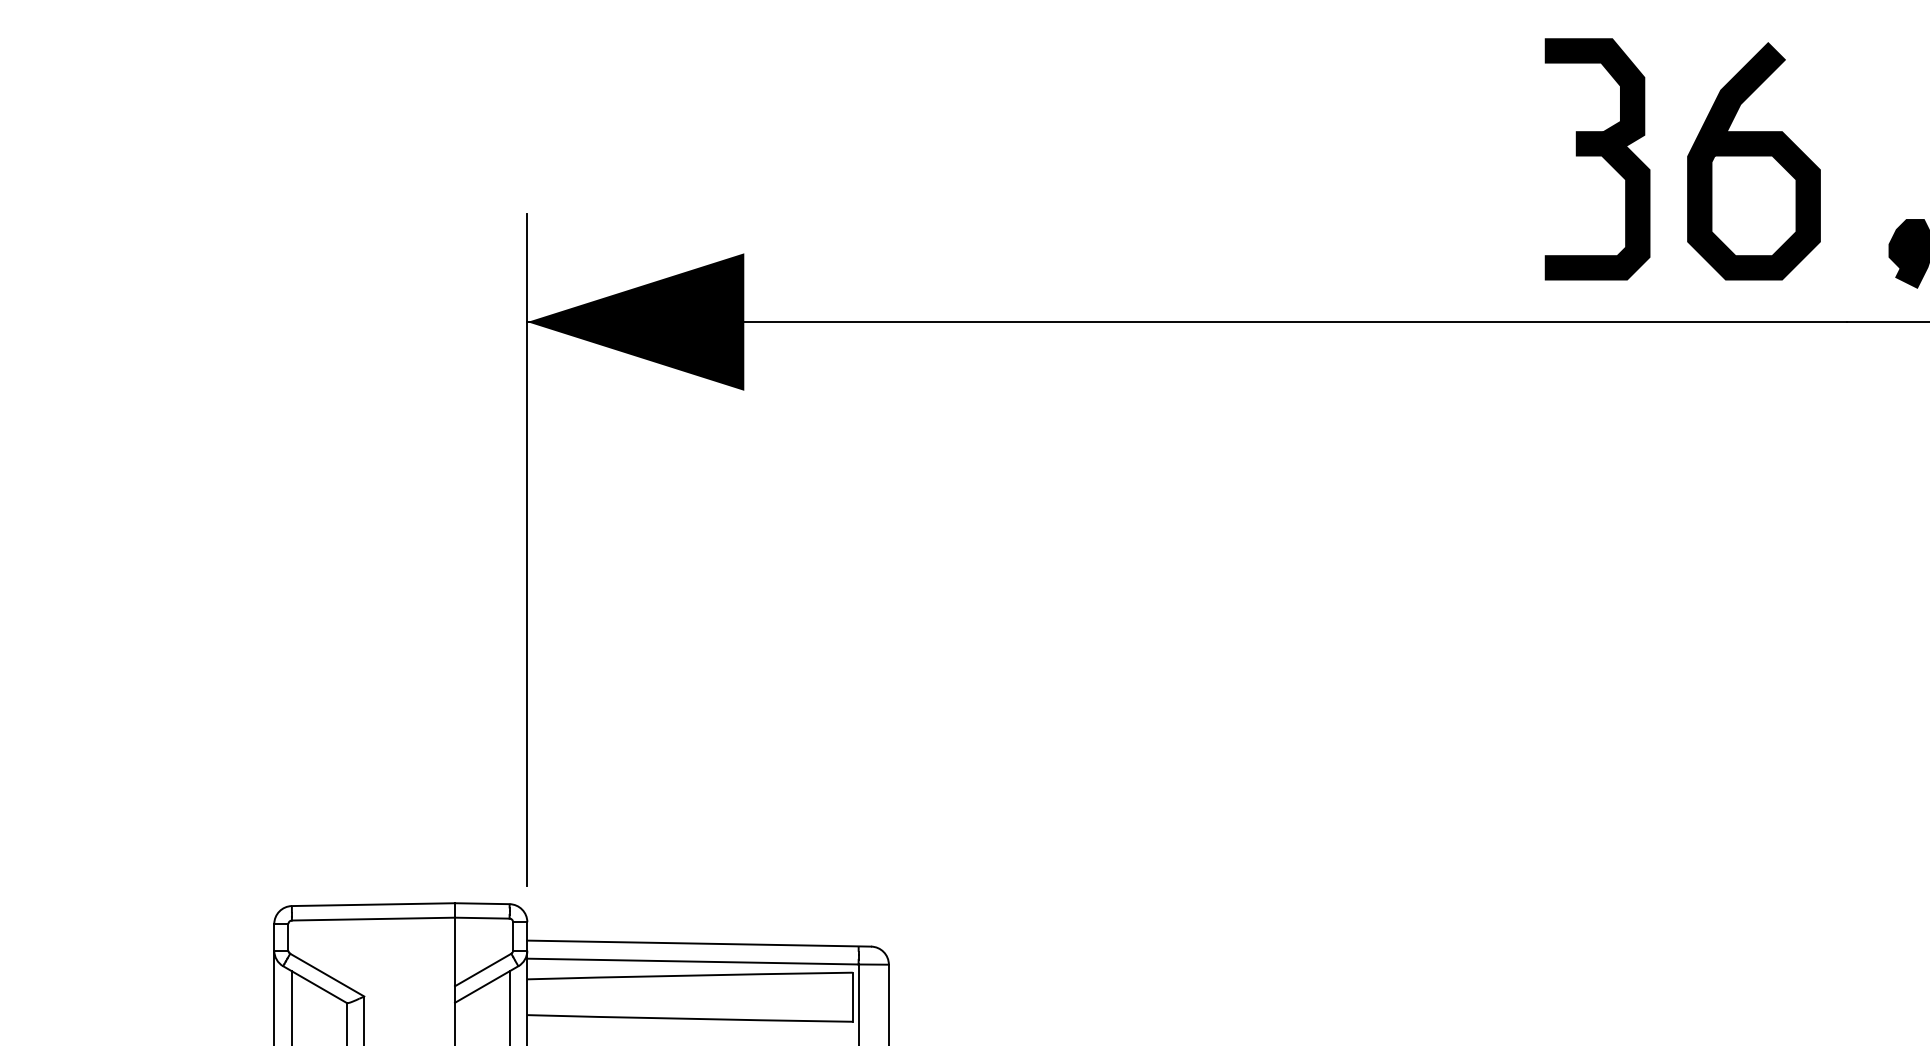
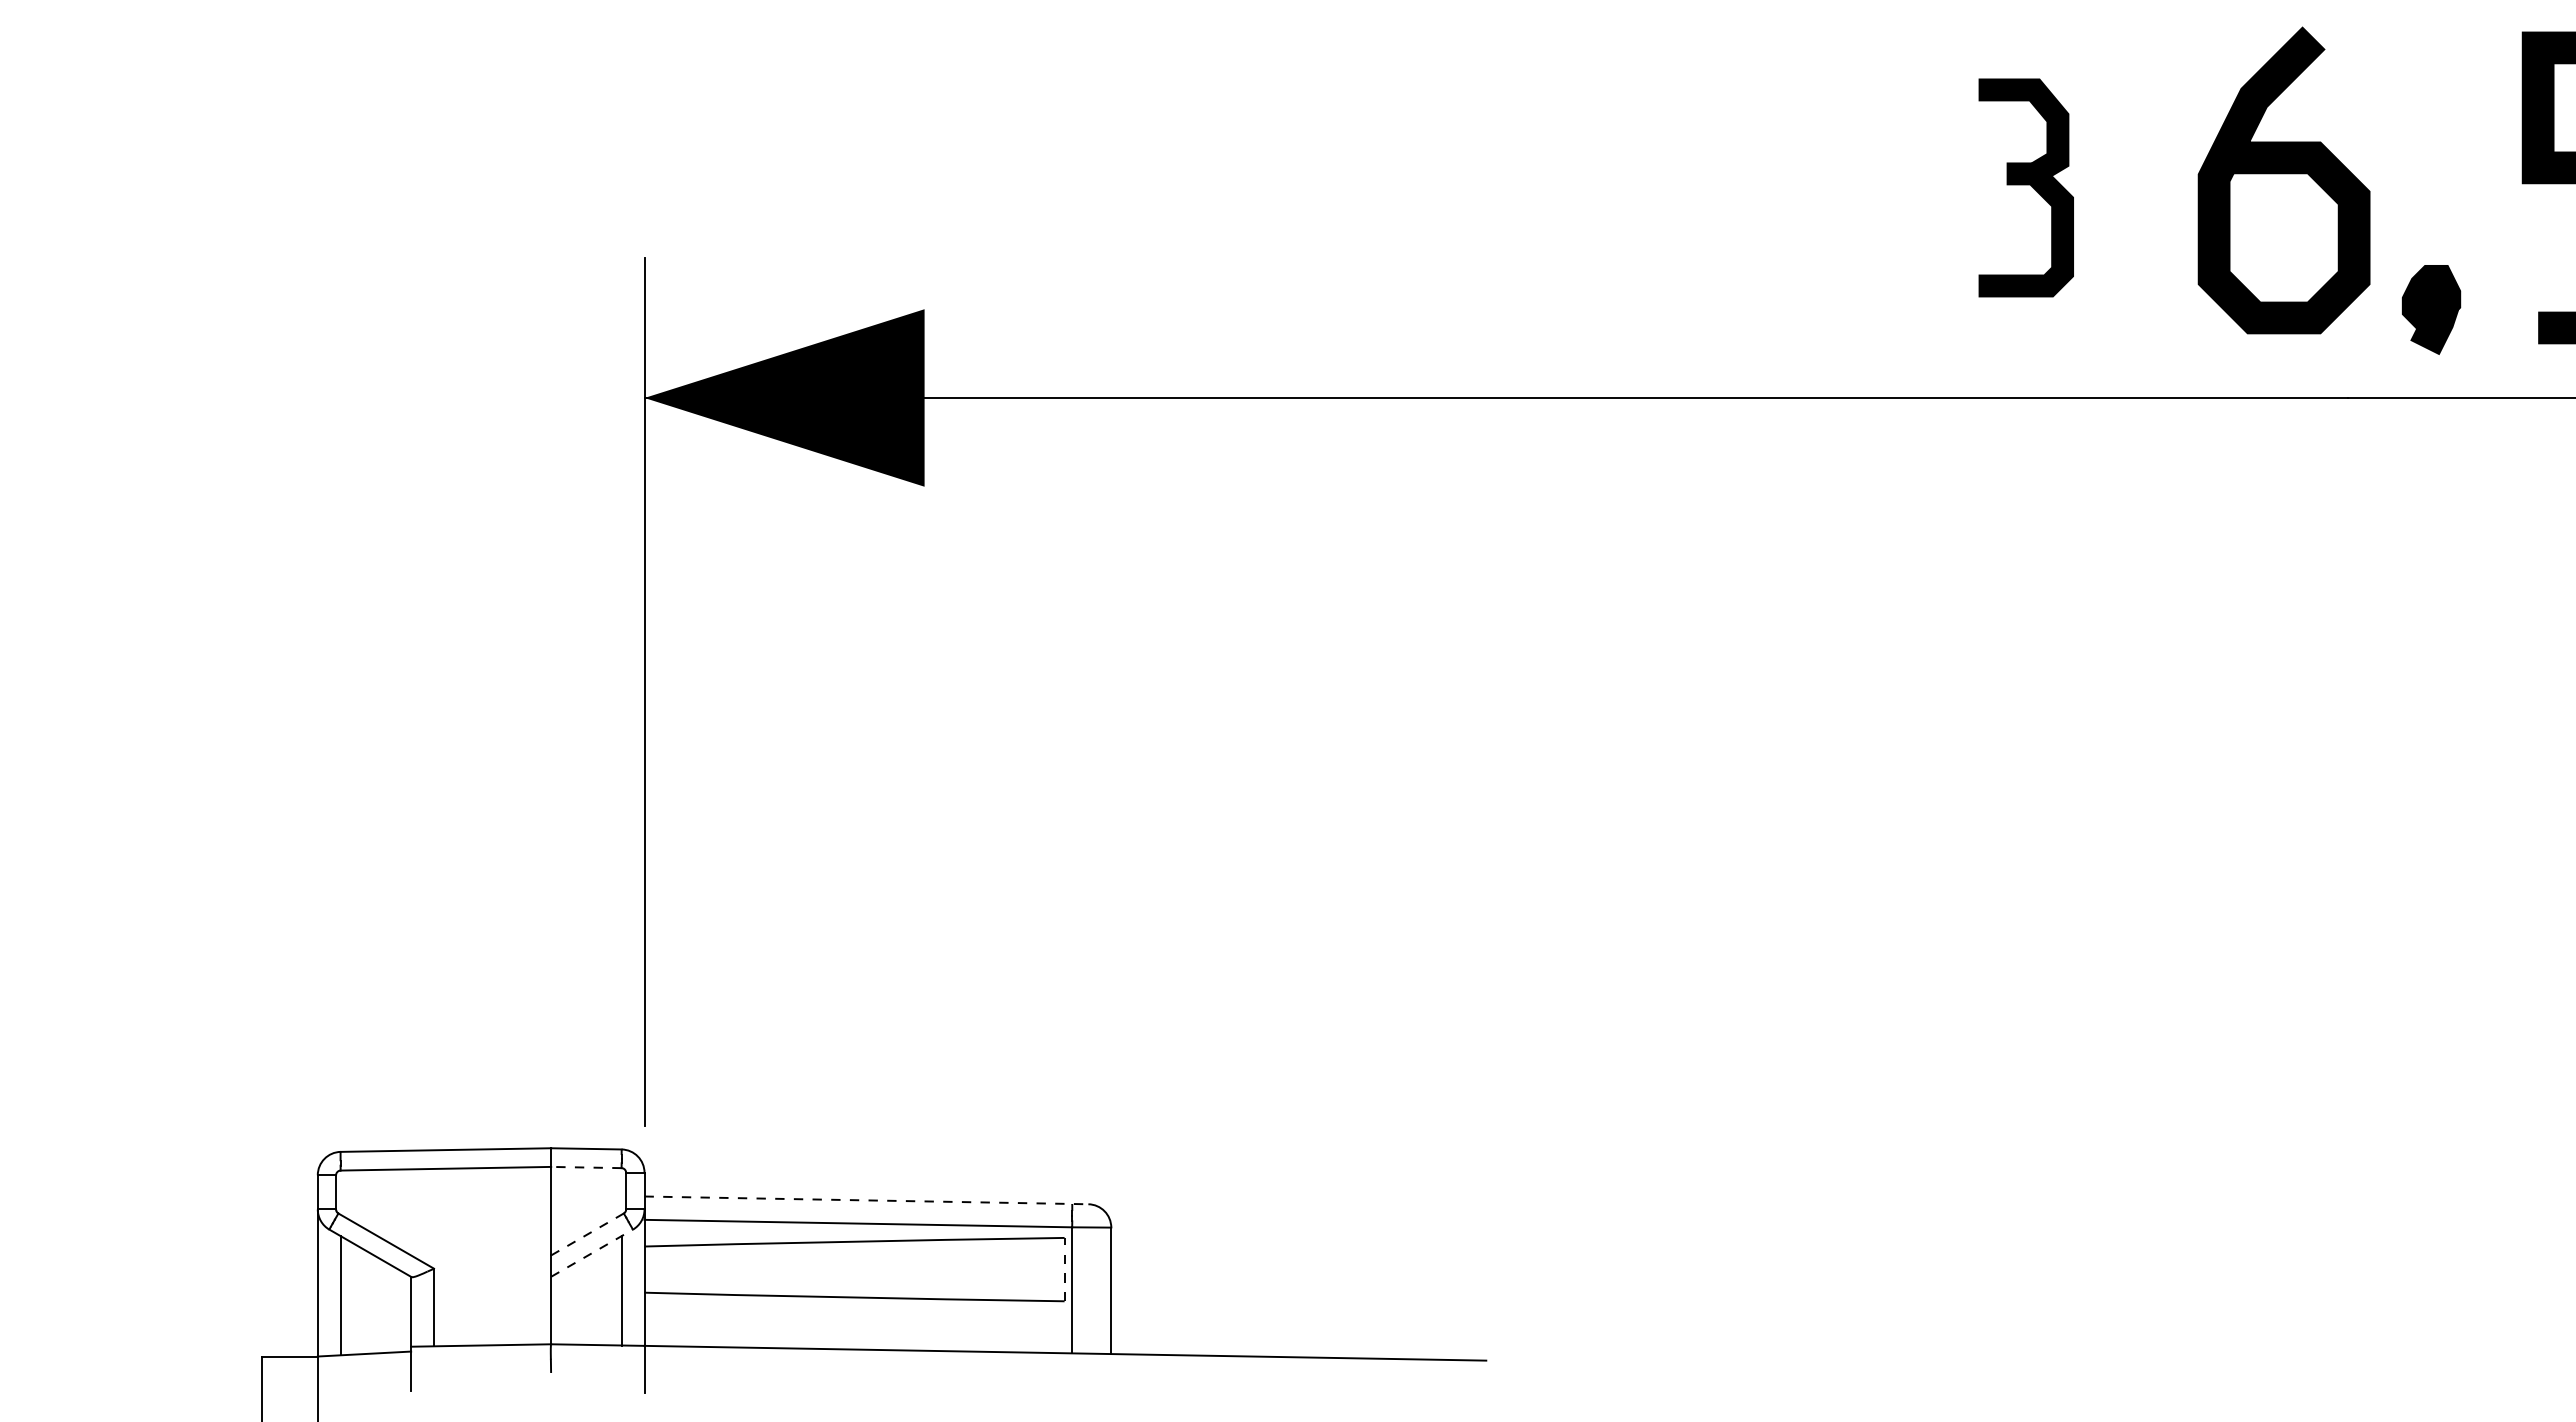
curve: (1753, 156) -> (2283, 174), moved
part: (1597, 159) -> (2026, 187), size x0.7
line: (481, 918) -> (585, 1167), solid -> dashed
line: (699, 943) -> (866, 1200), solid -> dashed
line: (483, 970) -> (587, 1234), solid -> dashed
line: (487, 983) -> (592, 1252), solid -> dashed
line: (852, 997) -> (1064, 1269), solid -> dashed

